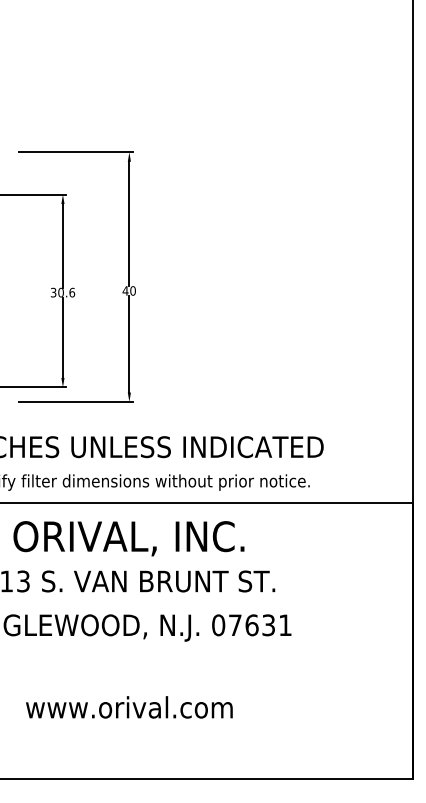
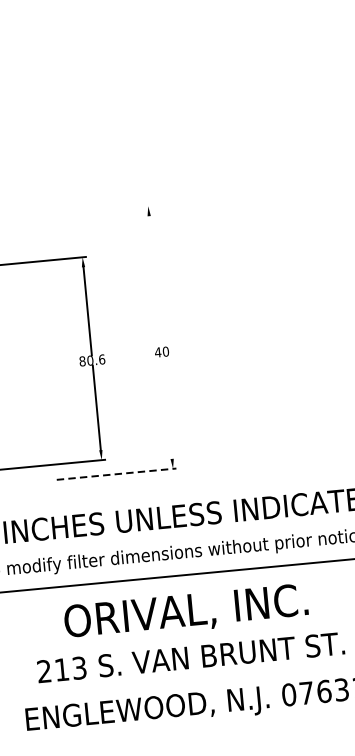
line: (75, 152) -> (91, 211), removed
line: (129, 223) -> (155, 281), removed
text: (53, 292) -> (82, 361), 30.6 -> 80.6
line: (129, 343) -> (167, 407), removed
line: (75, 402) -> (116, 474), solid -> dashed

